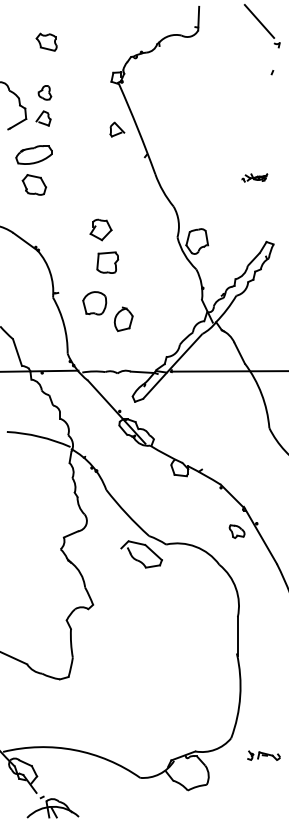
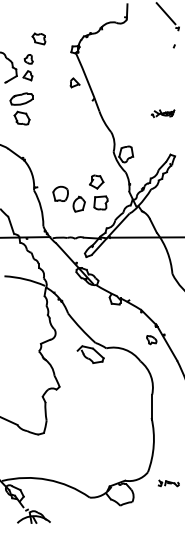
part: (46, 41) -> (38, 38), moved
part: (253, 177) -> (162, 113), size x1.43
part: (103, 246) -> (98, 192), moved

